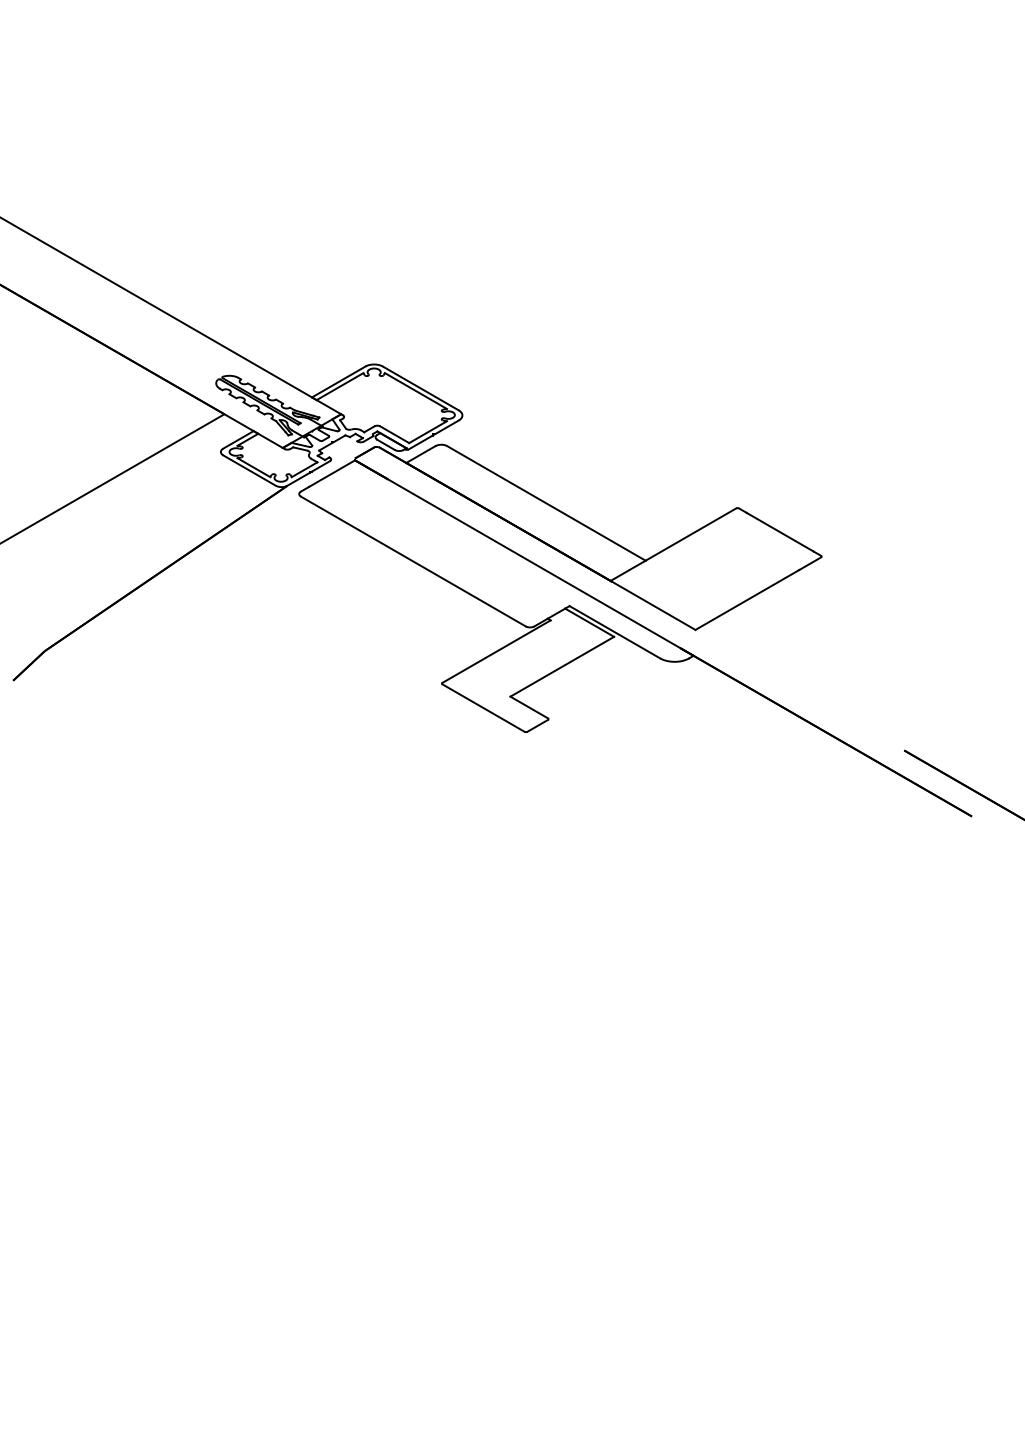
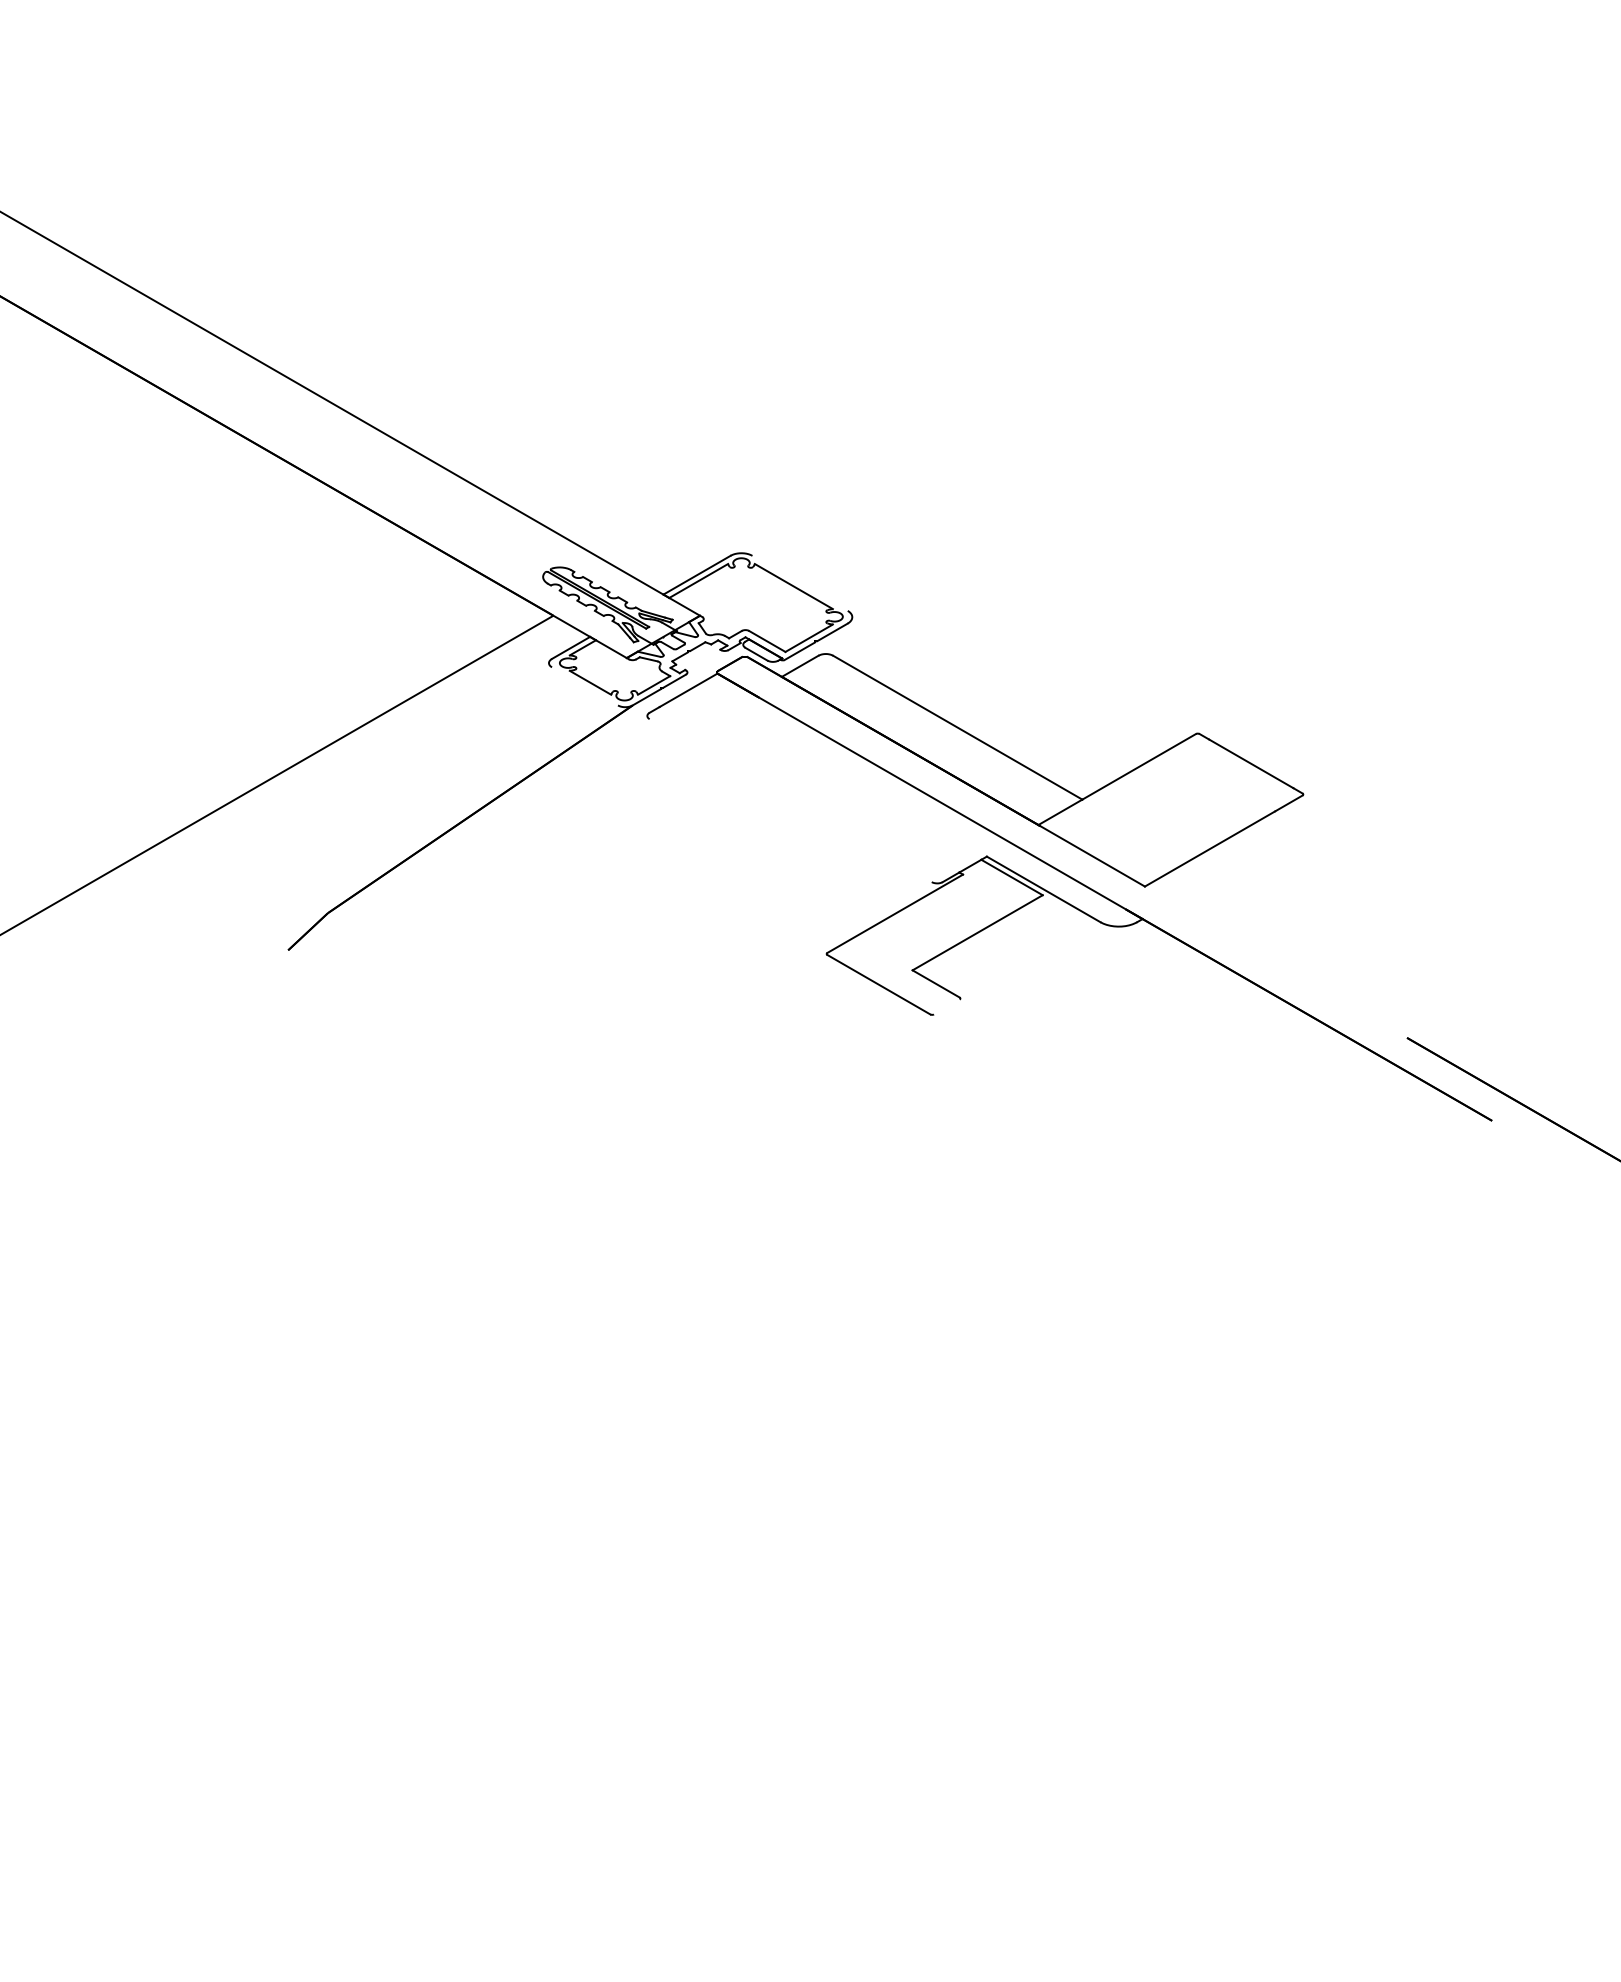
line: (420, 387) -> (799, 582), removed
line: (249, 470) -> (584, 686), removed
line: (413, 561) -> (790, 800), removed
line: (537, 725) -> (946, 1006), removed

